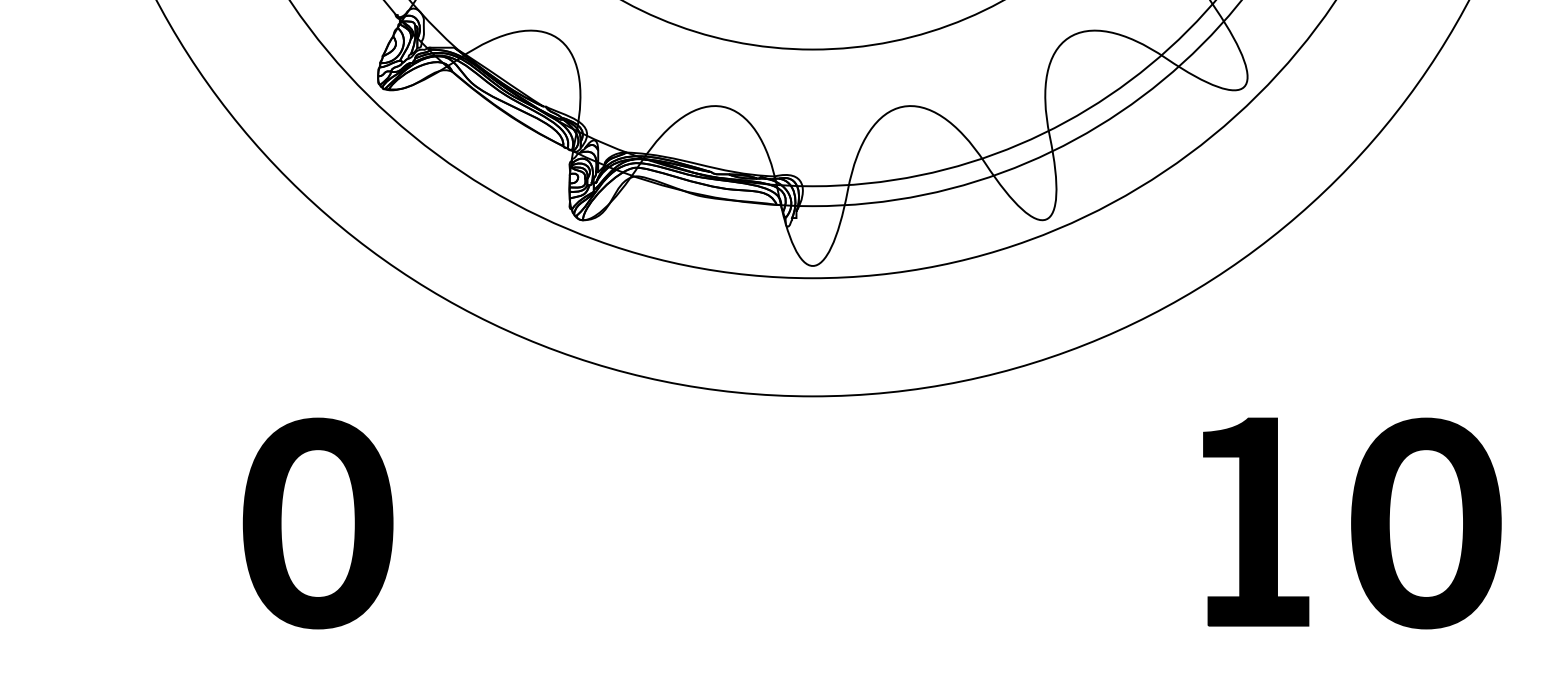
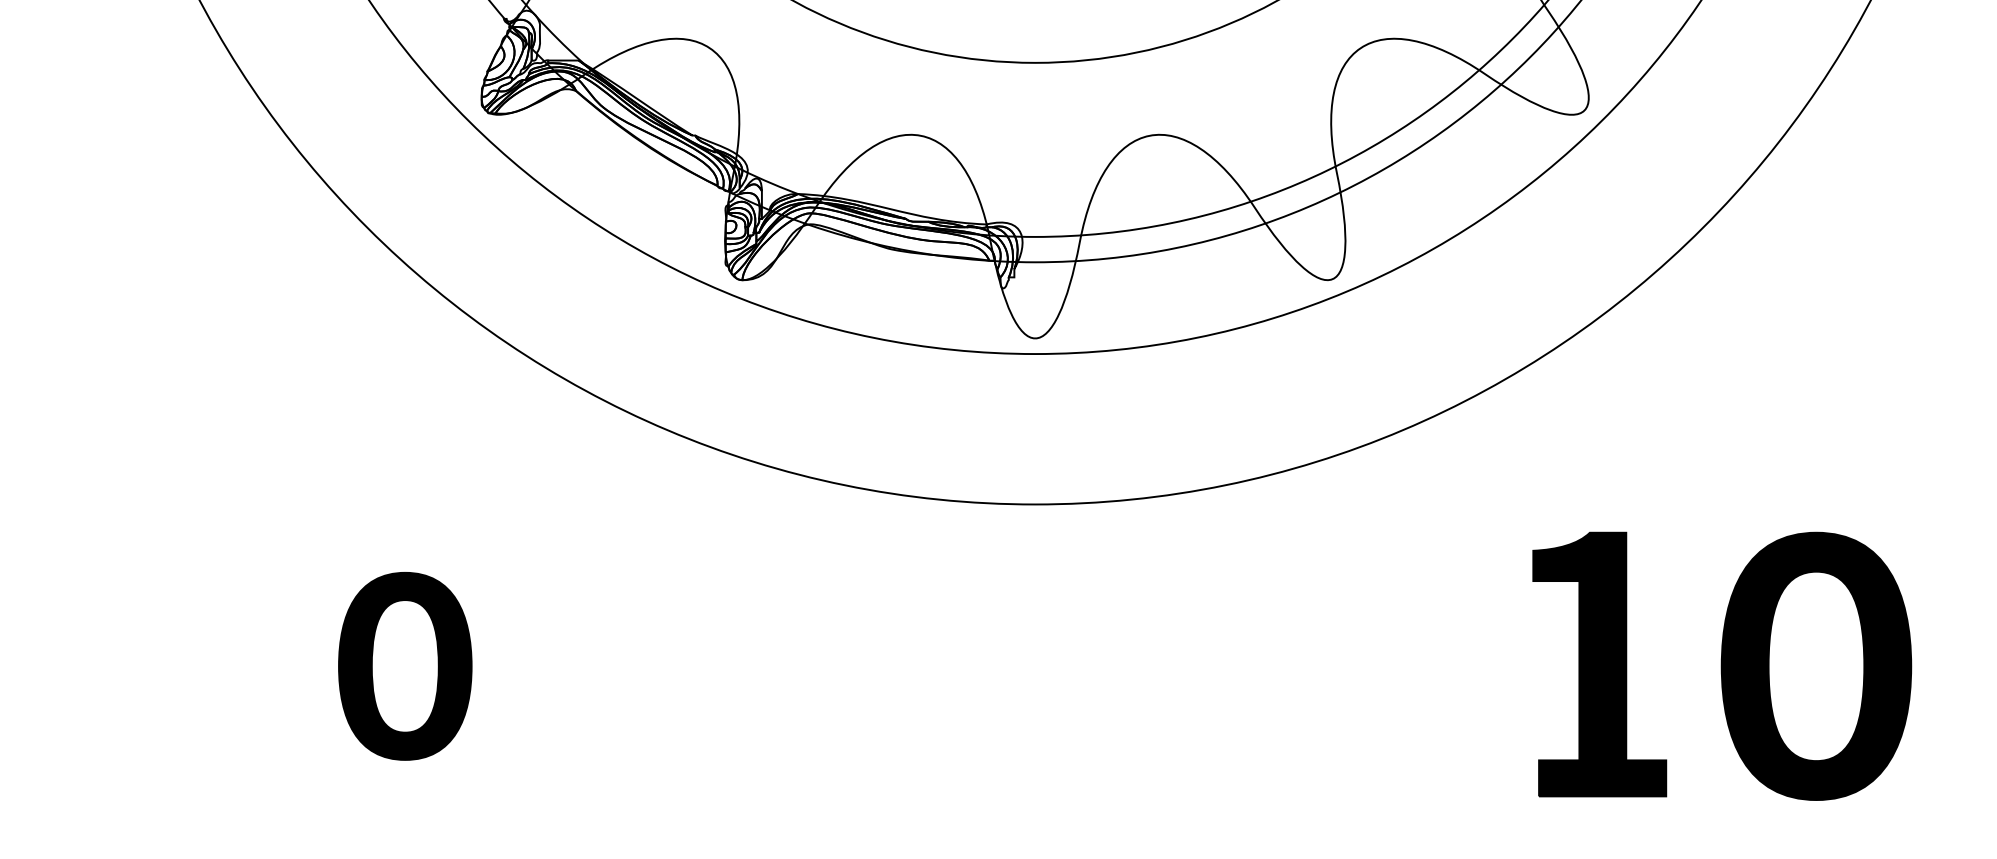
part: (317, 523) -> (404, 666), size x0.7

